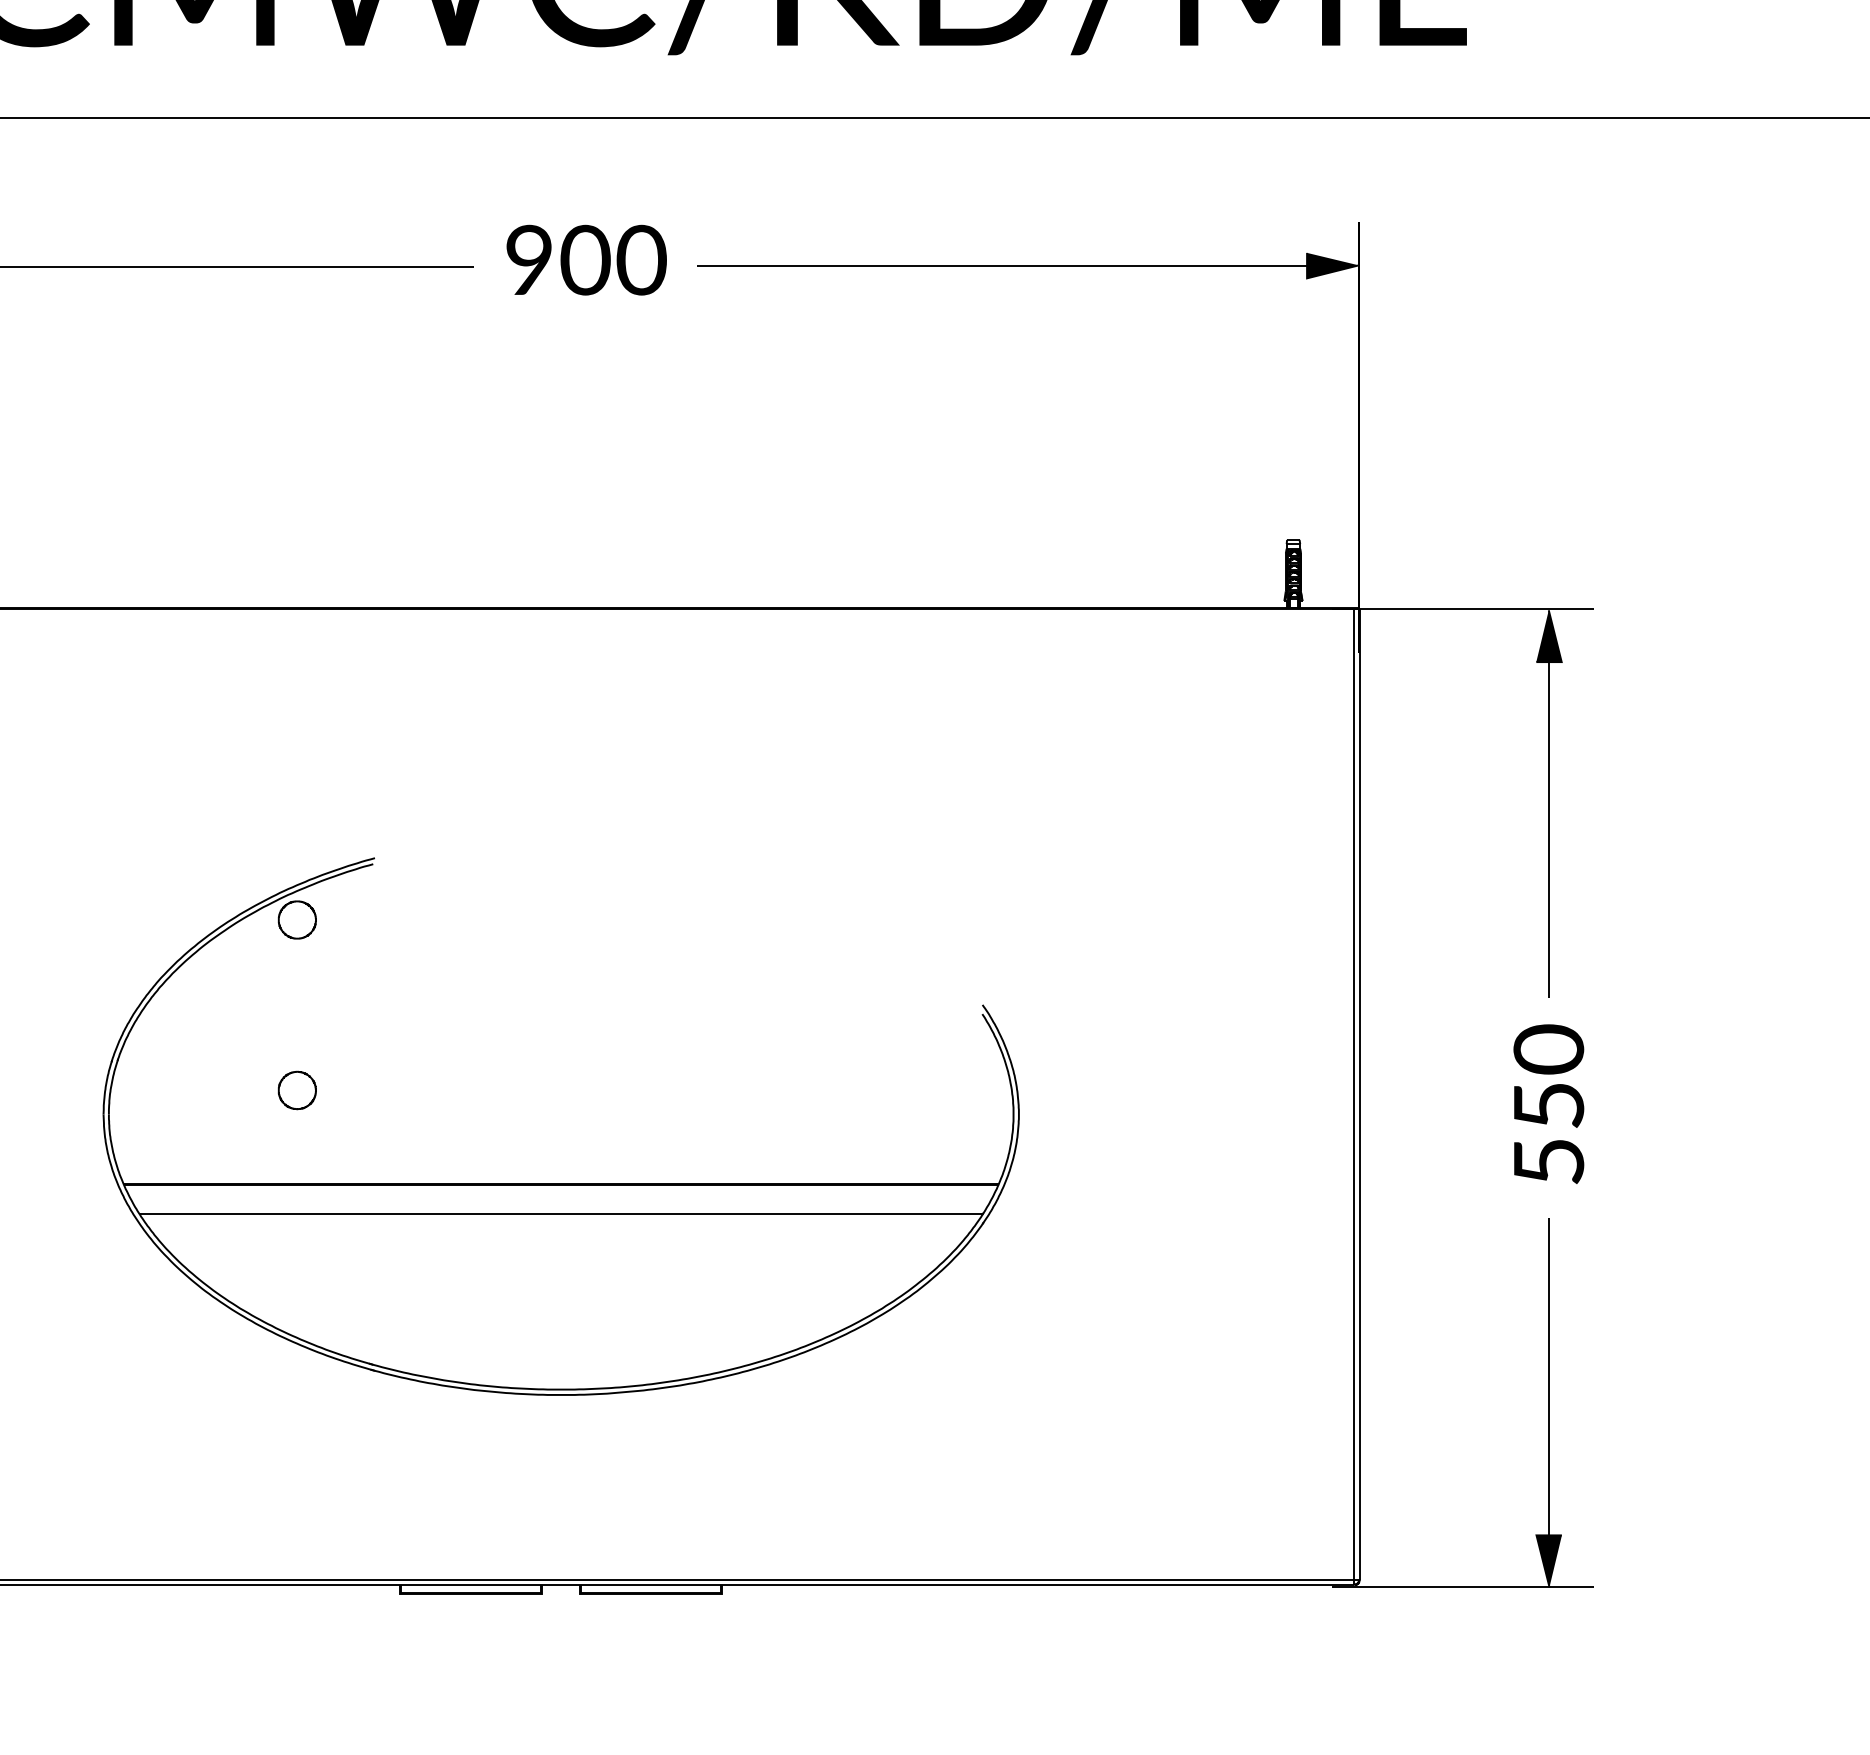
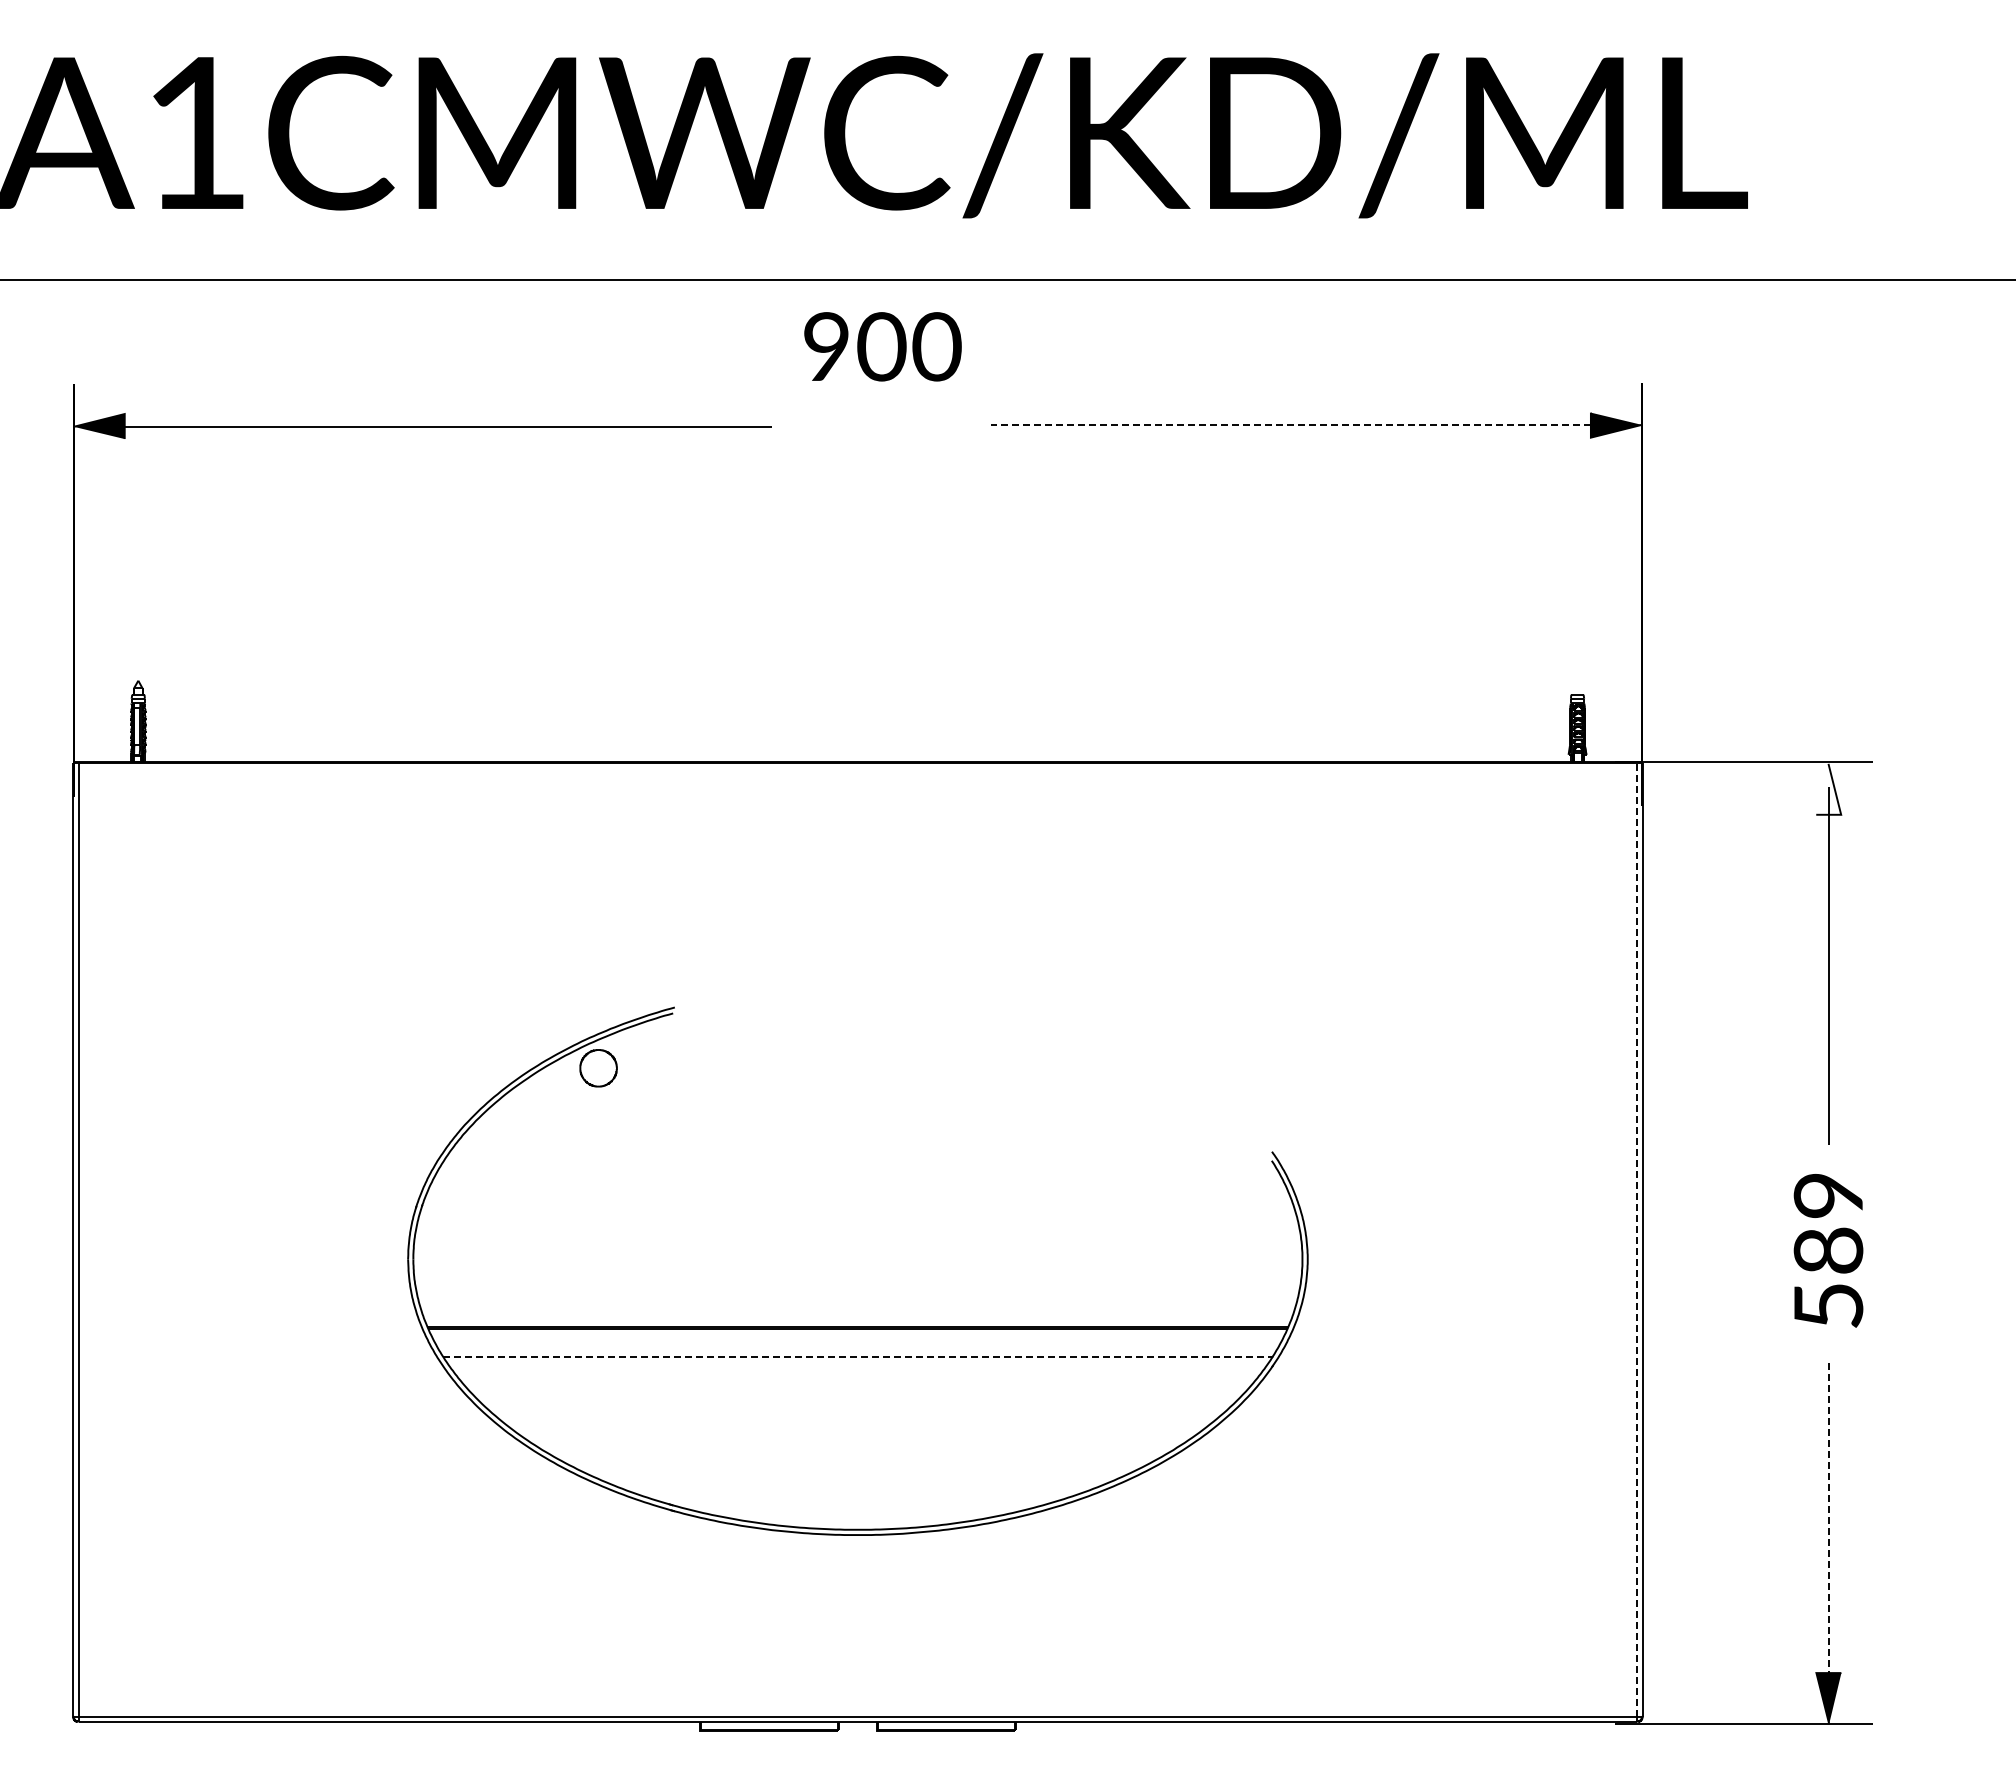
text: (586, 259) -> (882, 346), moved
line: (1007, 265) -> (1296, 425), solid -> dashed
fill: (1548, 635) -> (1828, 788), removed
text: (1548, 1075) -> (1828, 1221), 550 -> 589
part: (297, 1090) -> (598, 1235), removed
line: (1354, 1094) -> (1637, 1239), solid -> dashed
line: (560, 1214) -> (857, 1357), solid -> dashed
line: (1548, 1390) -> (1828, 1530), solid -> dashed

